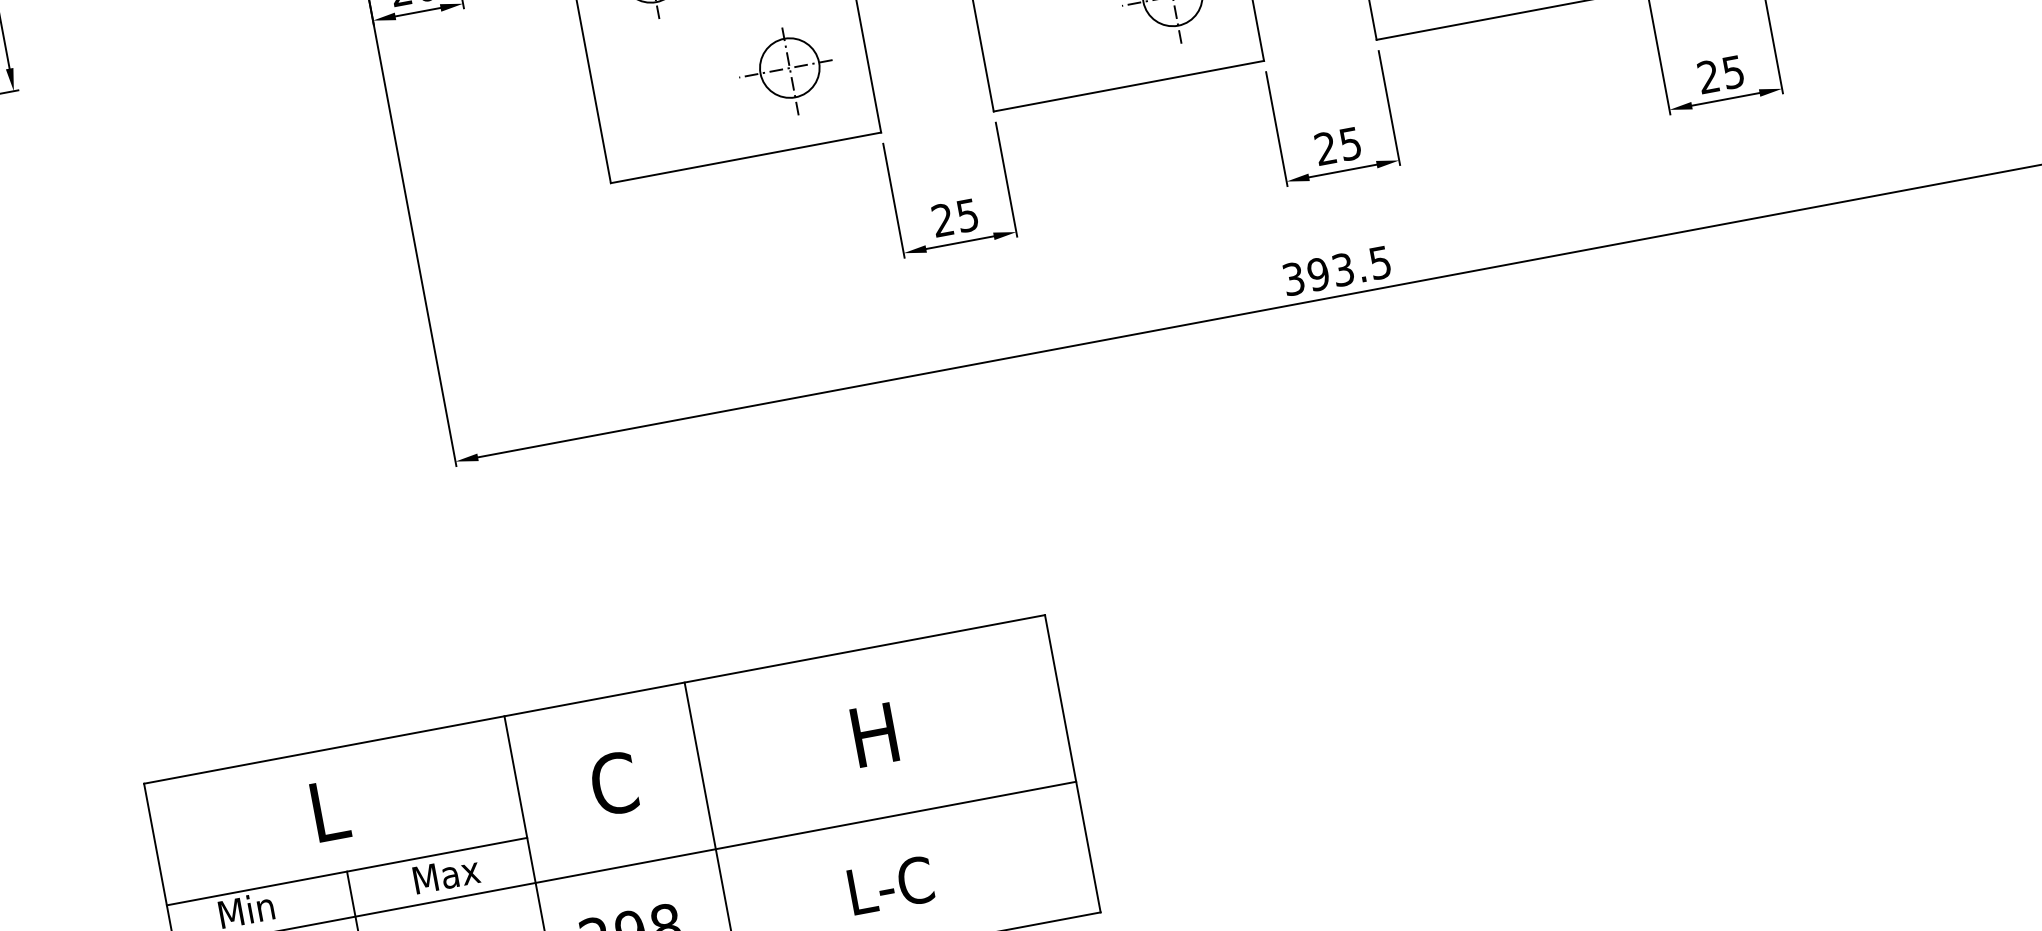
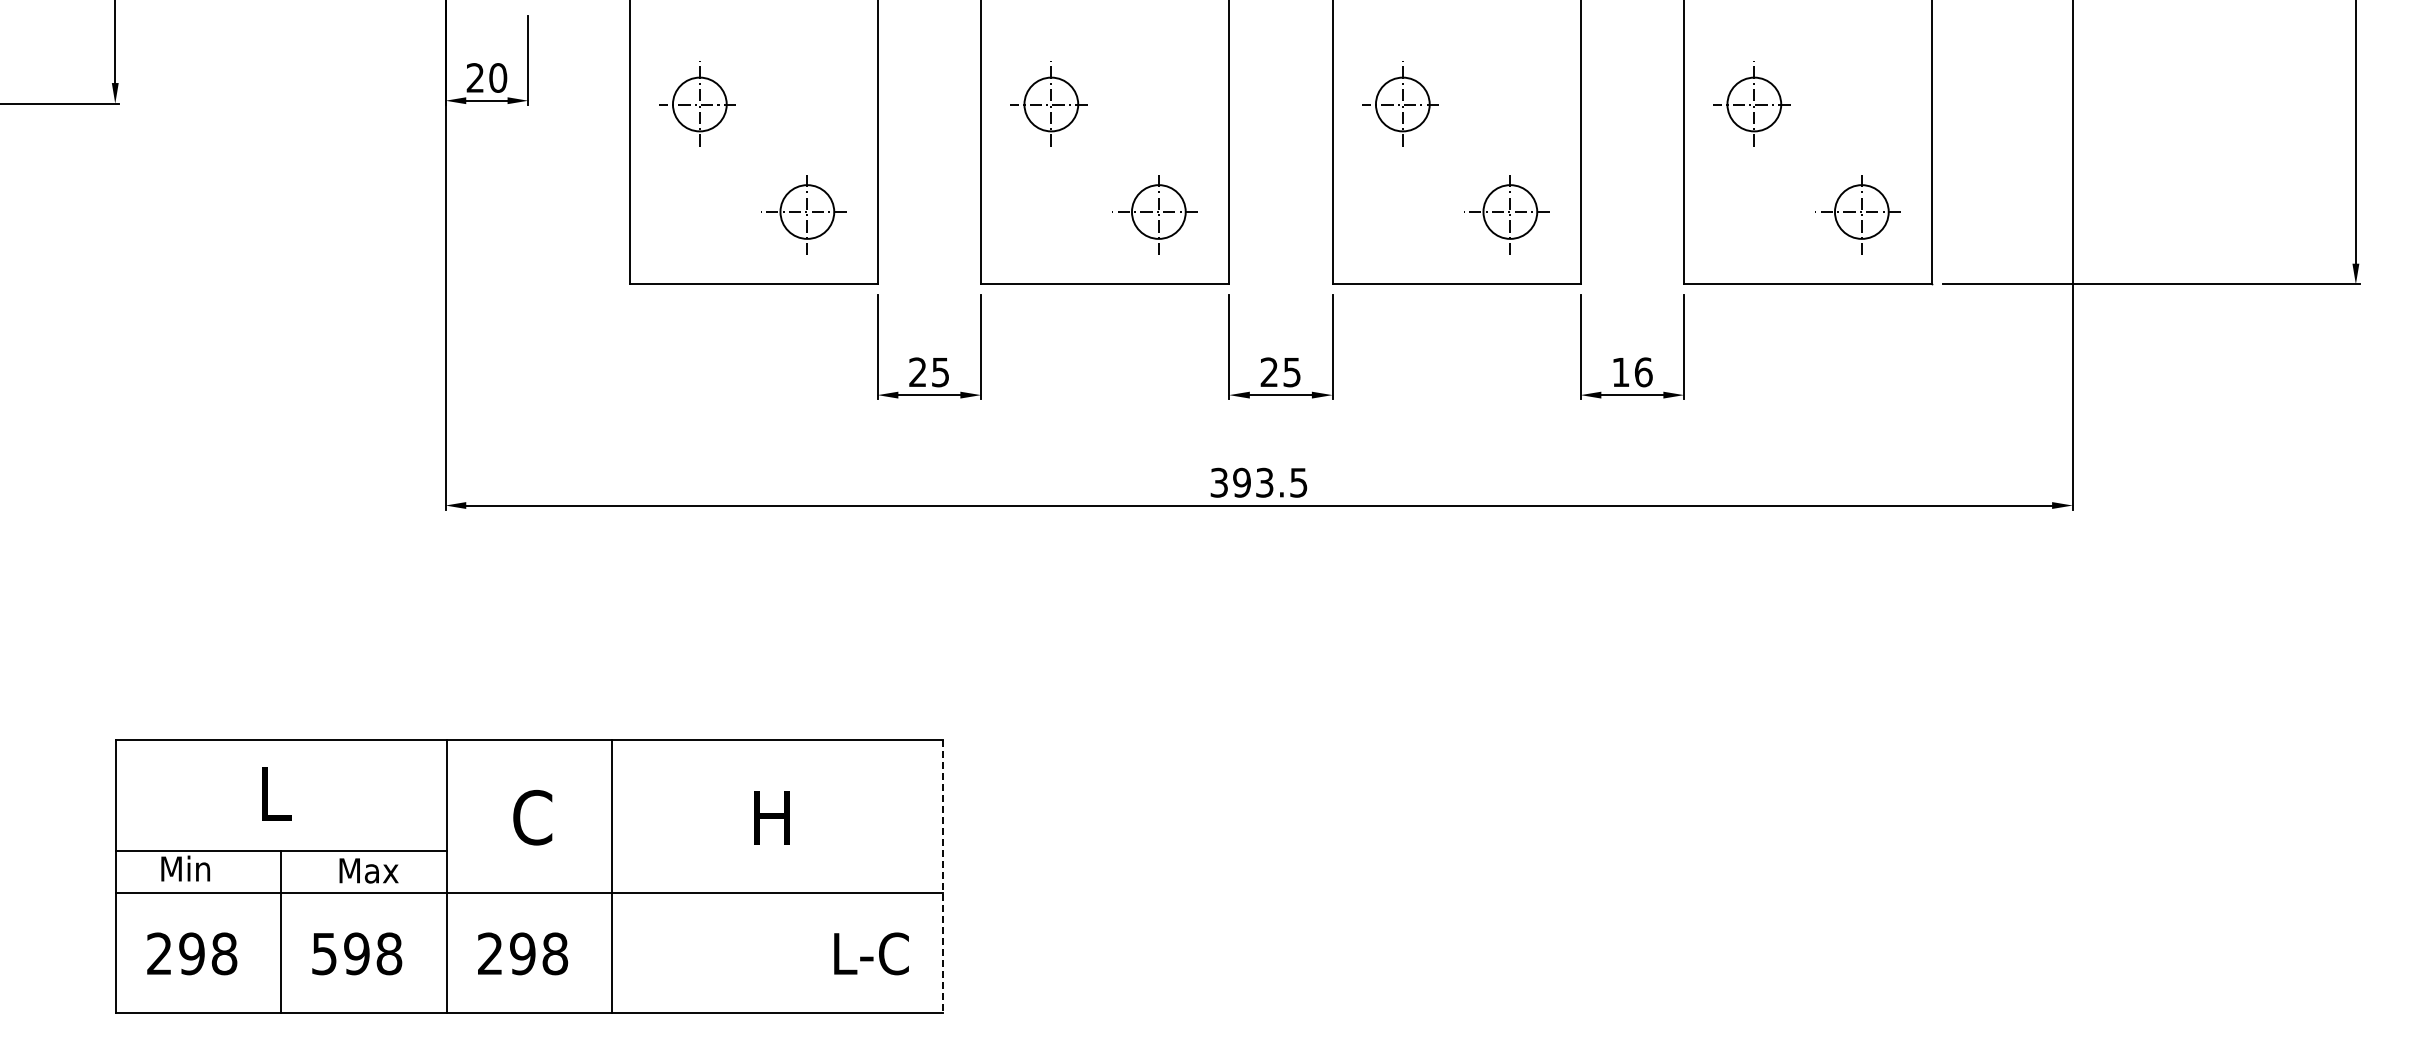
text: (1721, 74) -> (1632, 372), 25 -> 16
line: (1072, 764) -> (942, 876), solid -> dashed
text: (891, 885) -> (871, 953), moved

